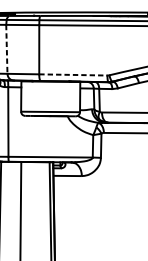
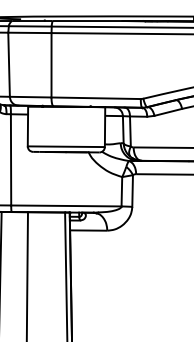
line: (7, 49) -> (9, 65), dashed -> solid
line: (73, 75) -> (96, 98), dashed -> solid

